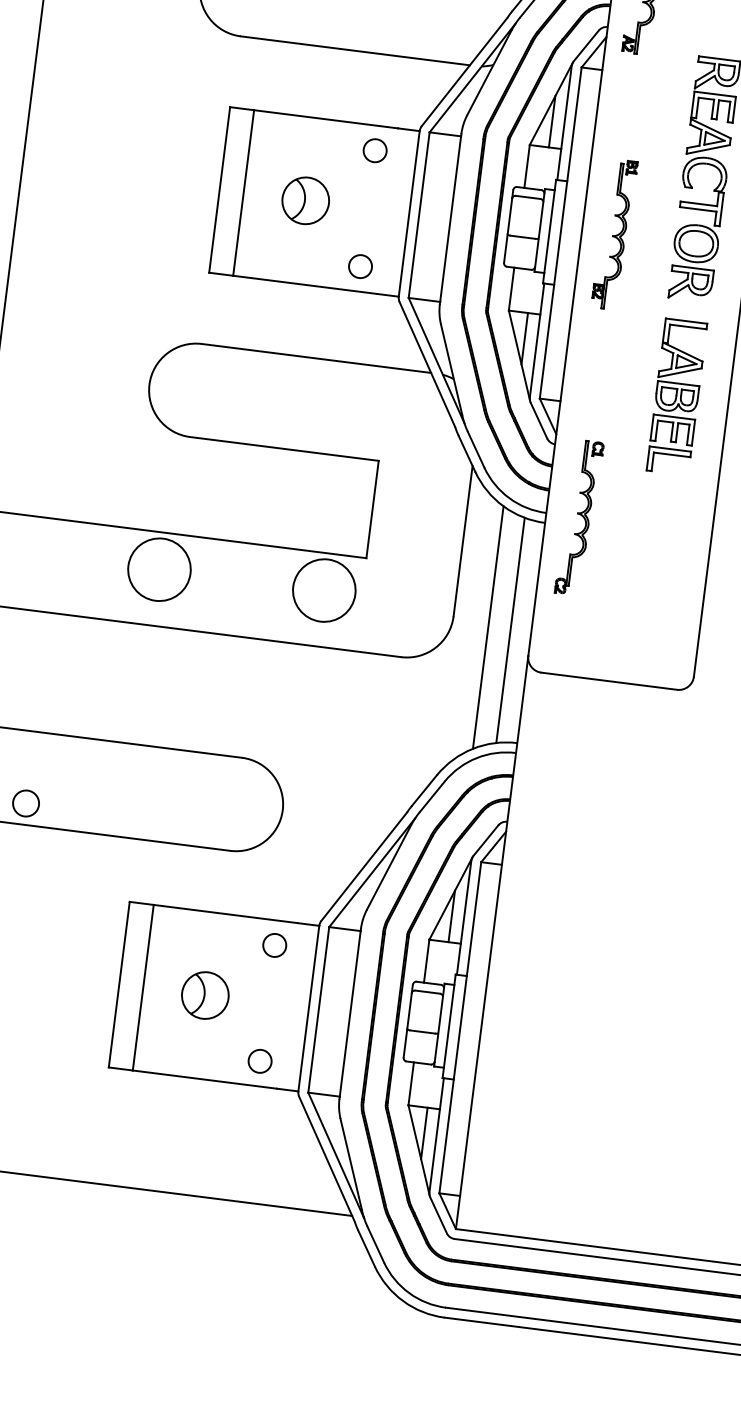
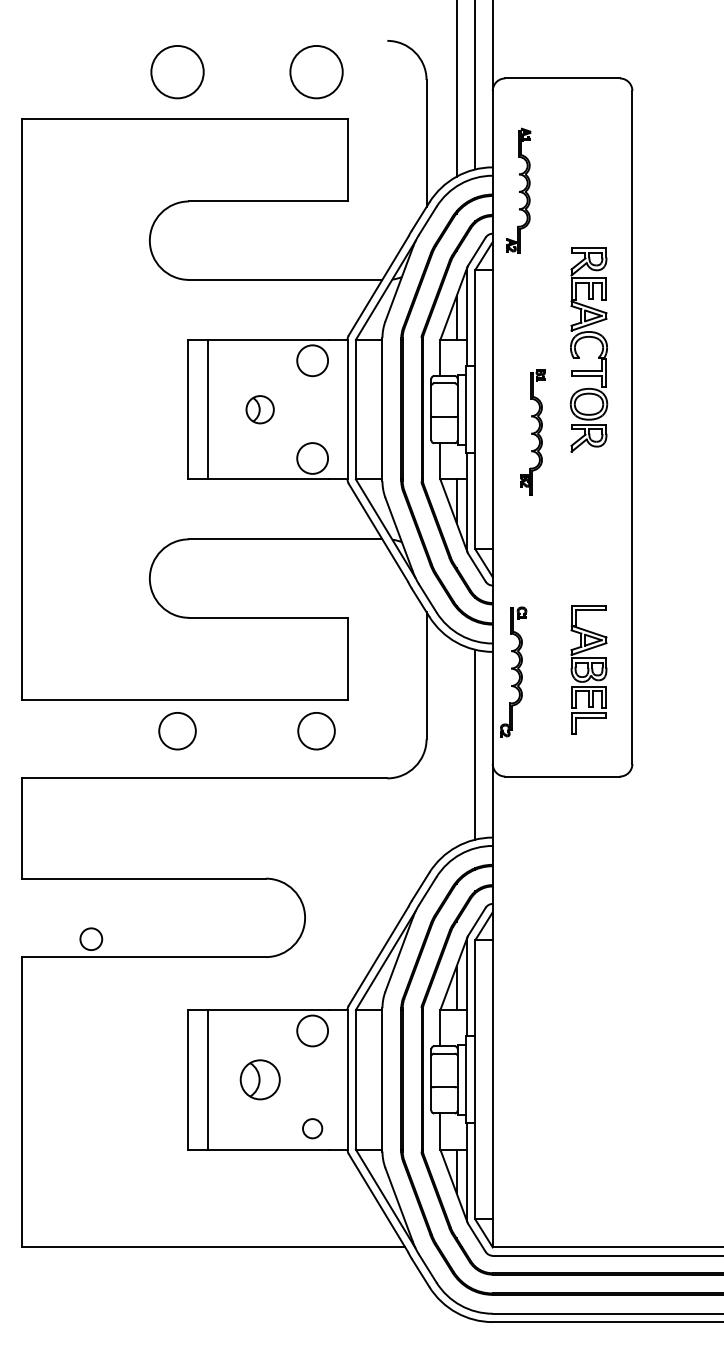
circle: (375, 150) -> (312, 360), size x1.6
part: (304, 200) -> (259, 409), size x0.7
part: (613, 234) -> (532, 432), moved
circle: (360, 266) -> (312, 458), size x1.6
part: (676, 396) -> (588, 669), moved
part: (579, 517) -> (513, 671), moved
circle: (159, 570) -> (177, 731), size x0.7
circle: (324, 590) -> (316, 731), size x0.7
line: (488, 627) -> (456, 744), removed
circle: (274, 944) -> (312, 1030), size x1.6

